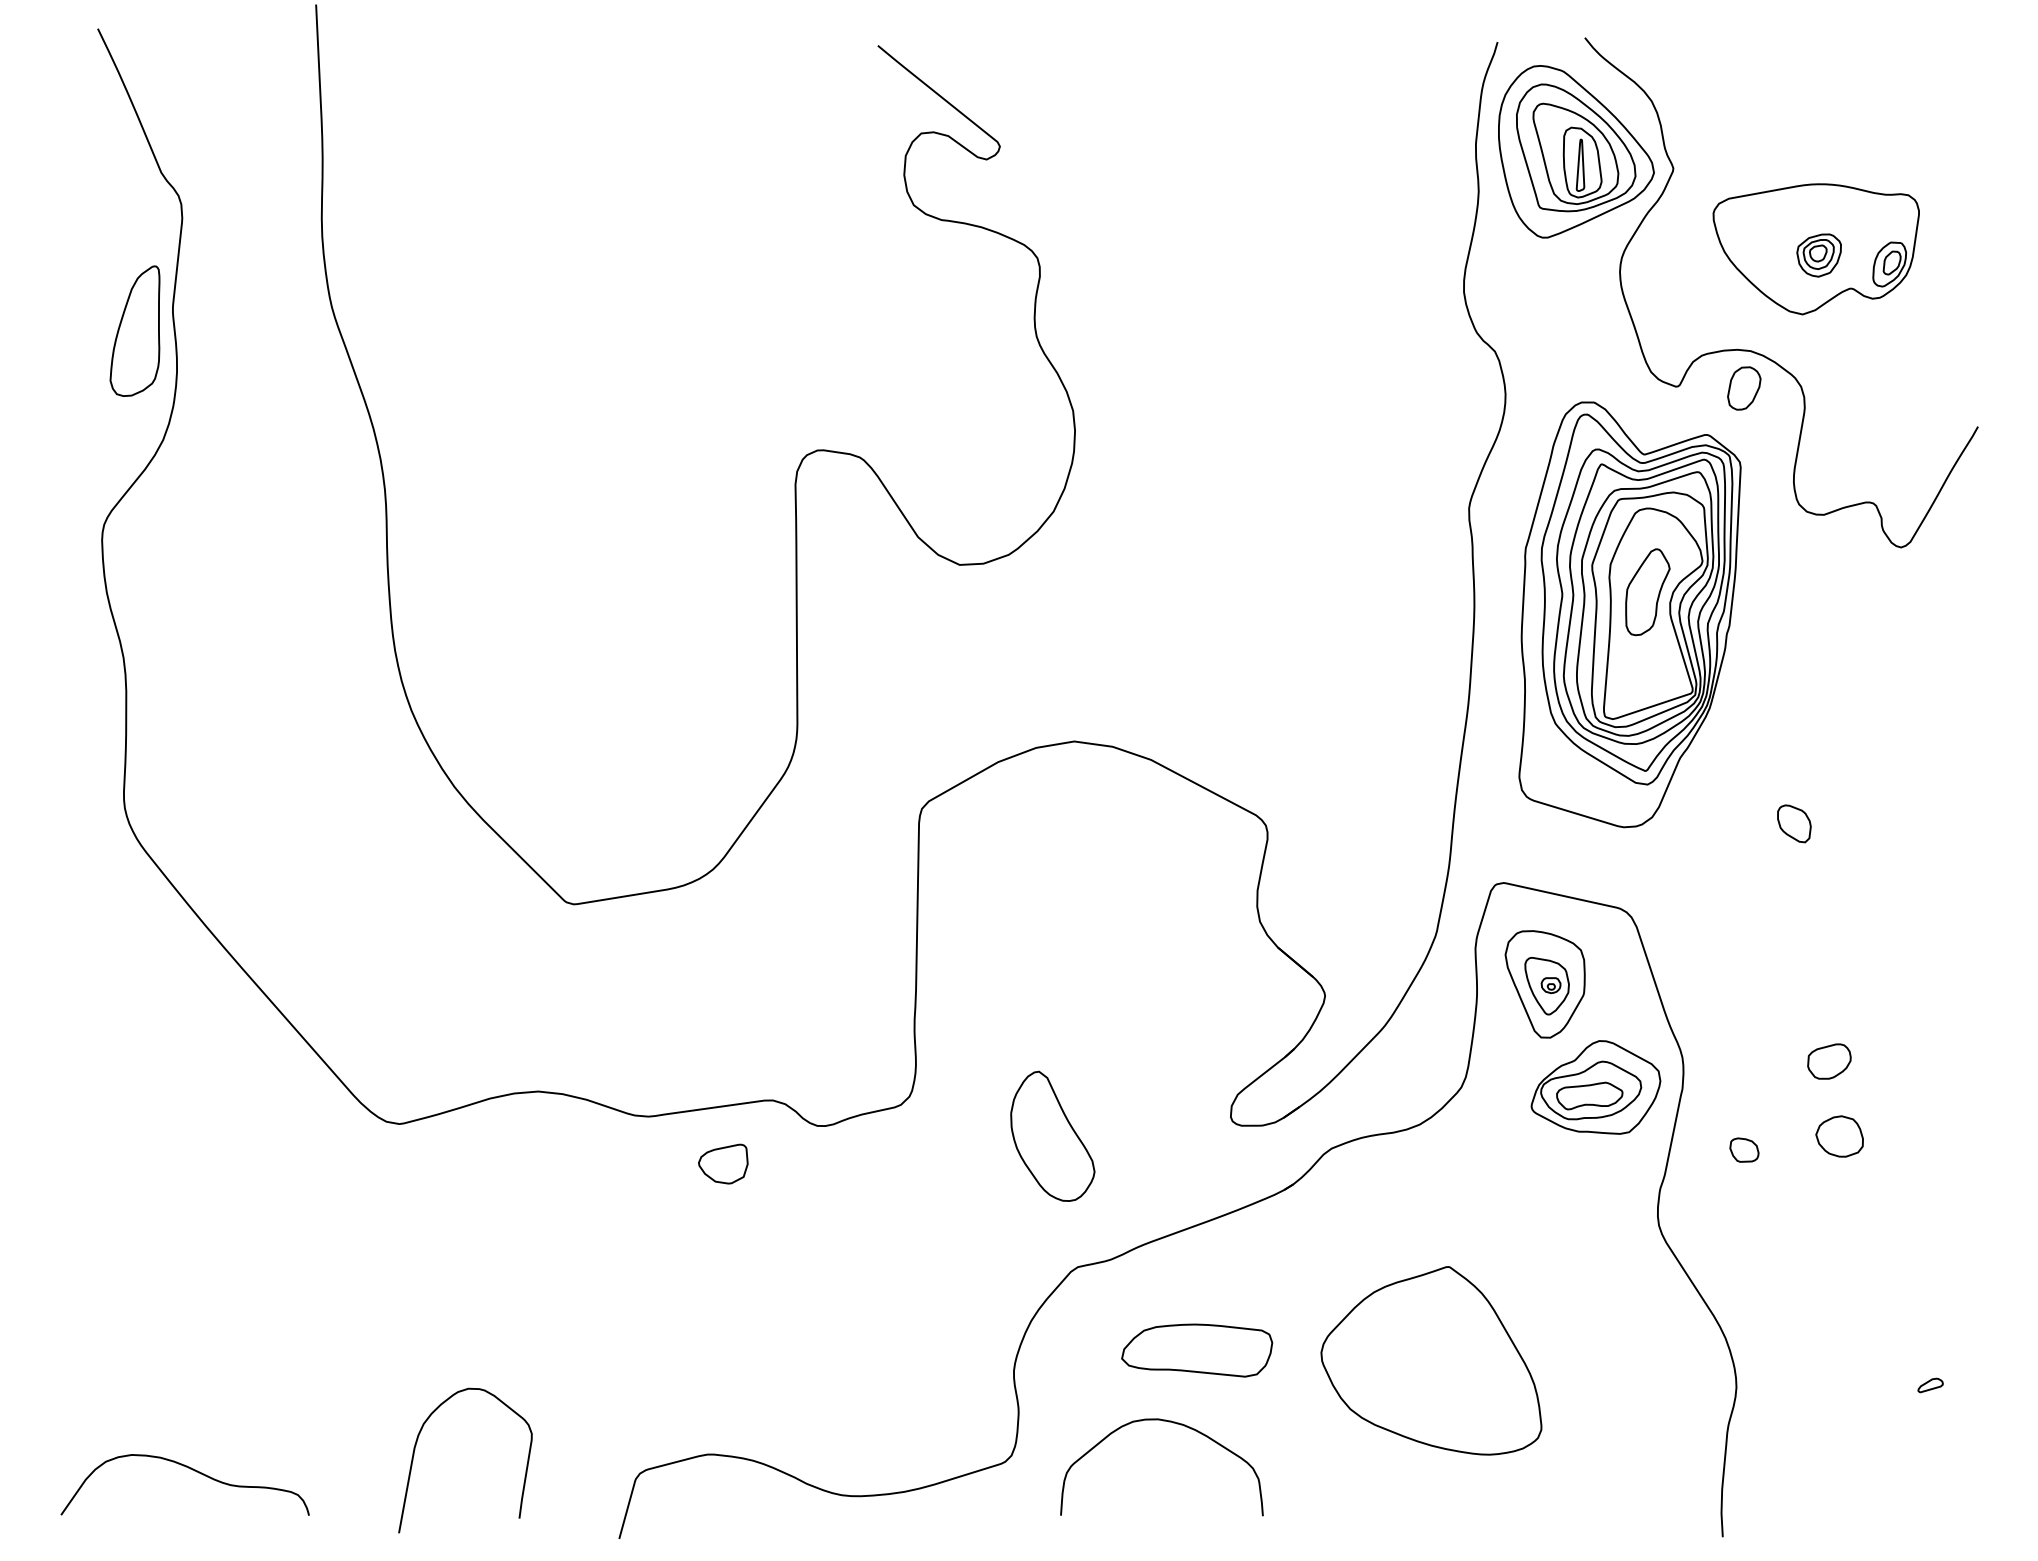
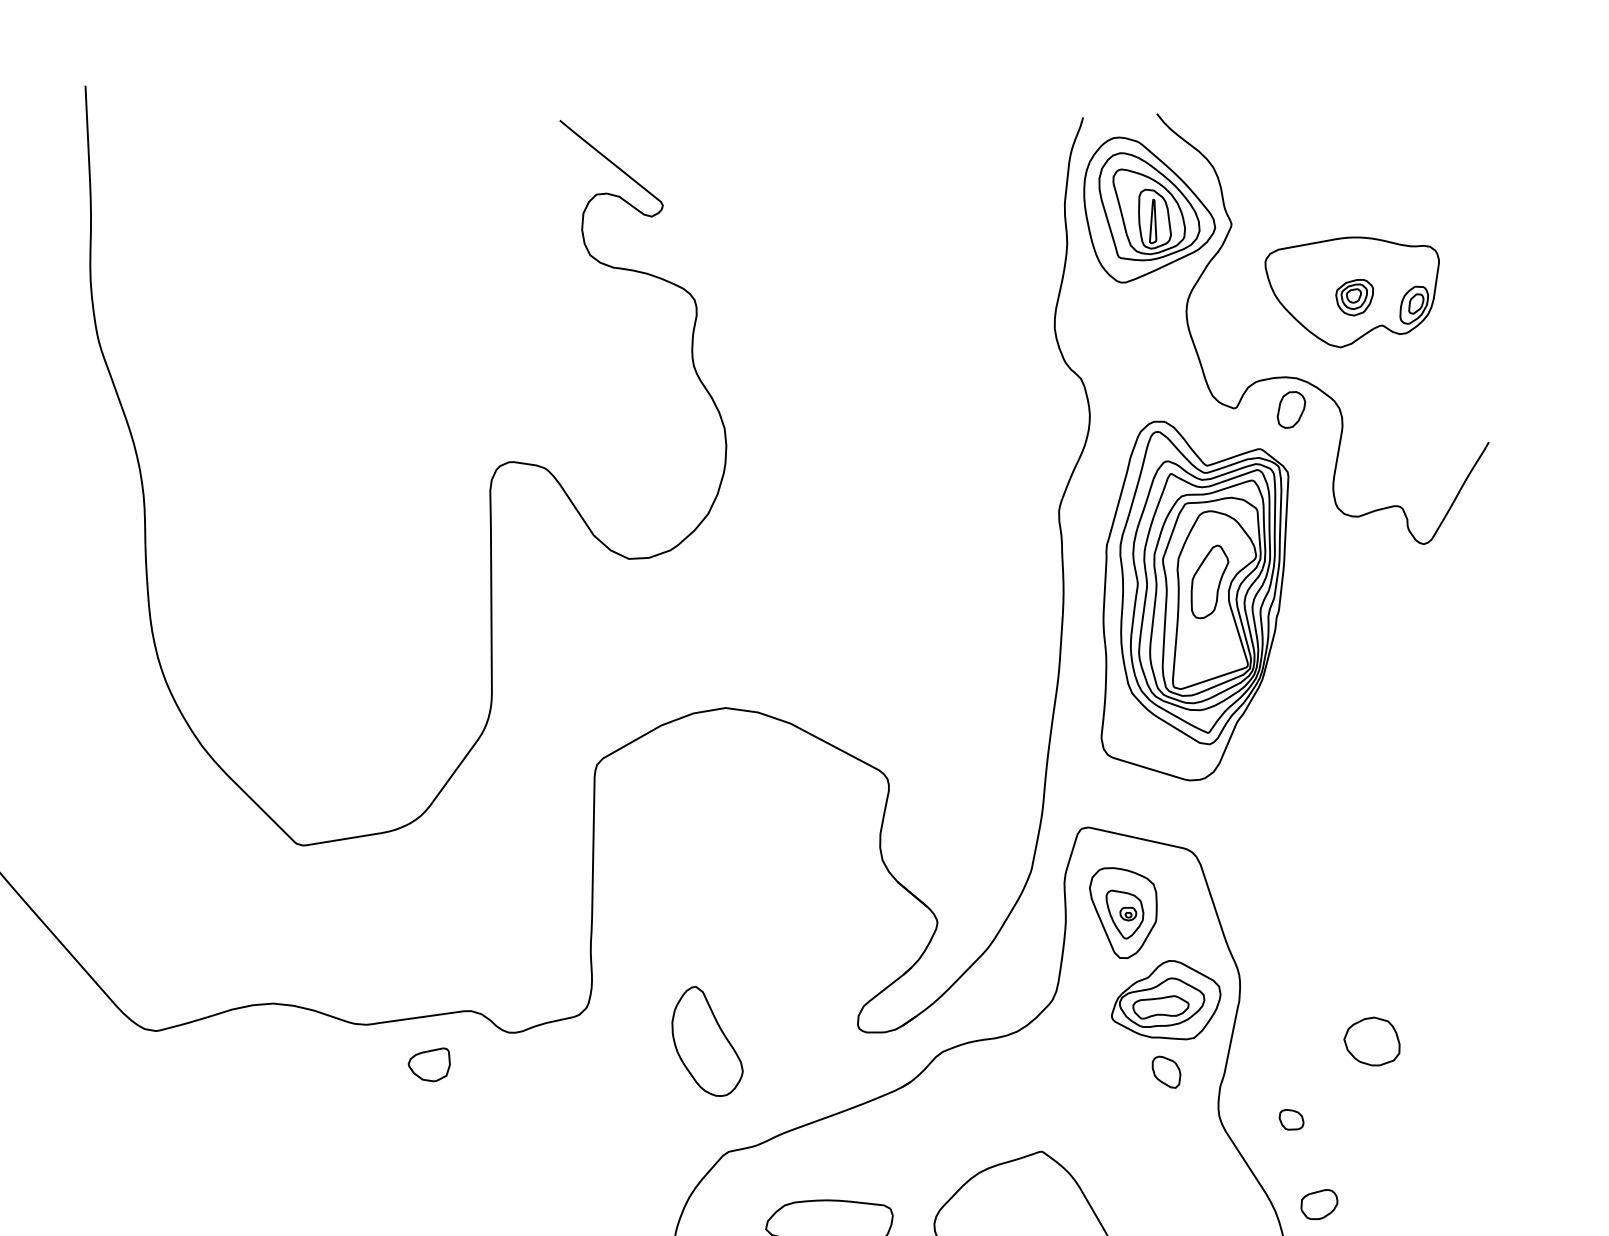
part: (1794, 823) -> (1166, 1071), moved
part: (1829, 1061) -> (1319, 1204), moved
part: (1839, 1136) -> (1371, 1041), size x1.4
part: (1744, 1149) -> (1291, 1119), moved

